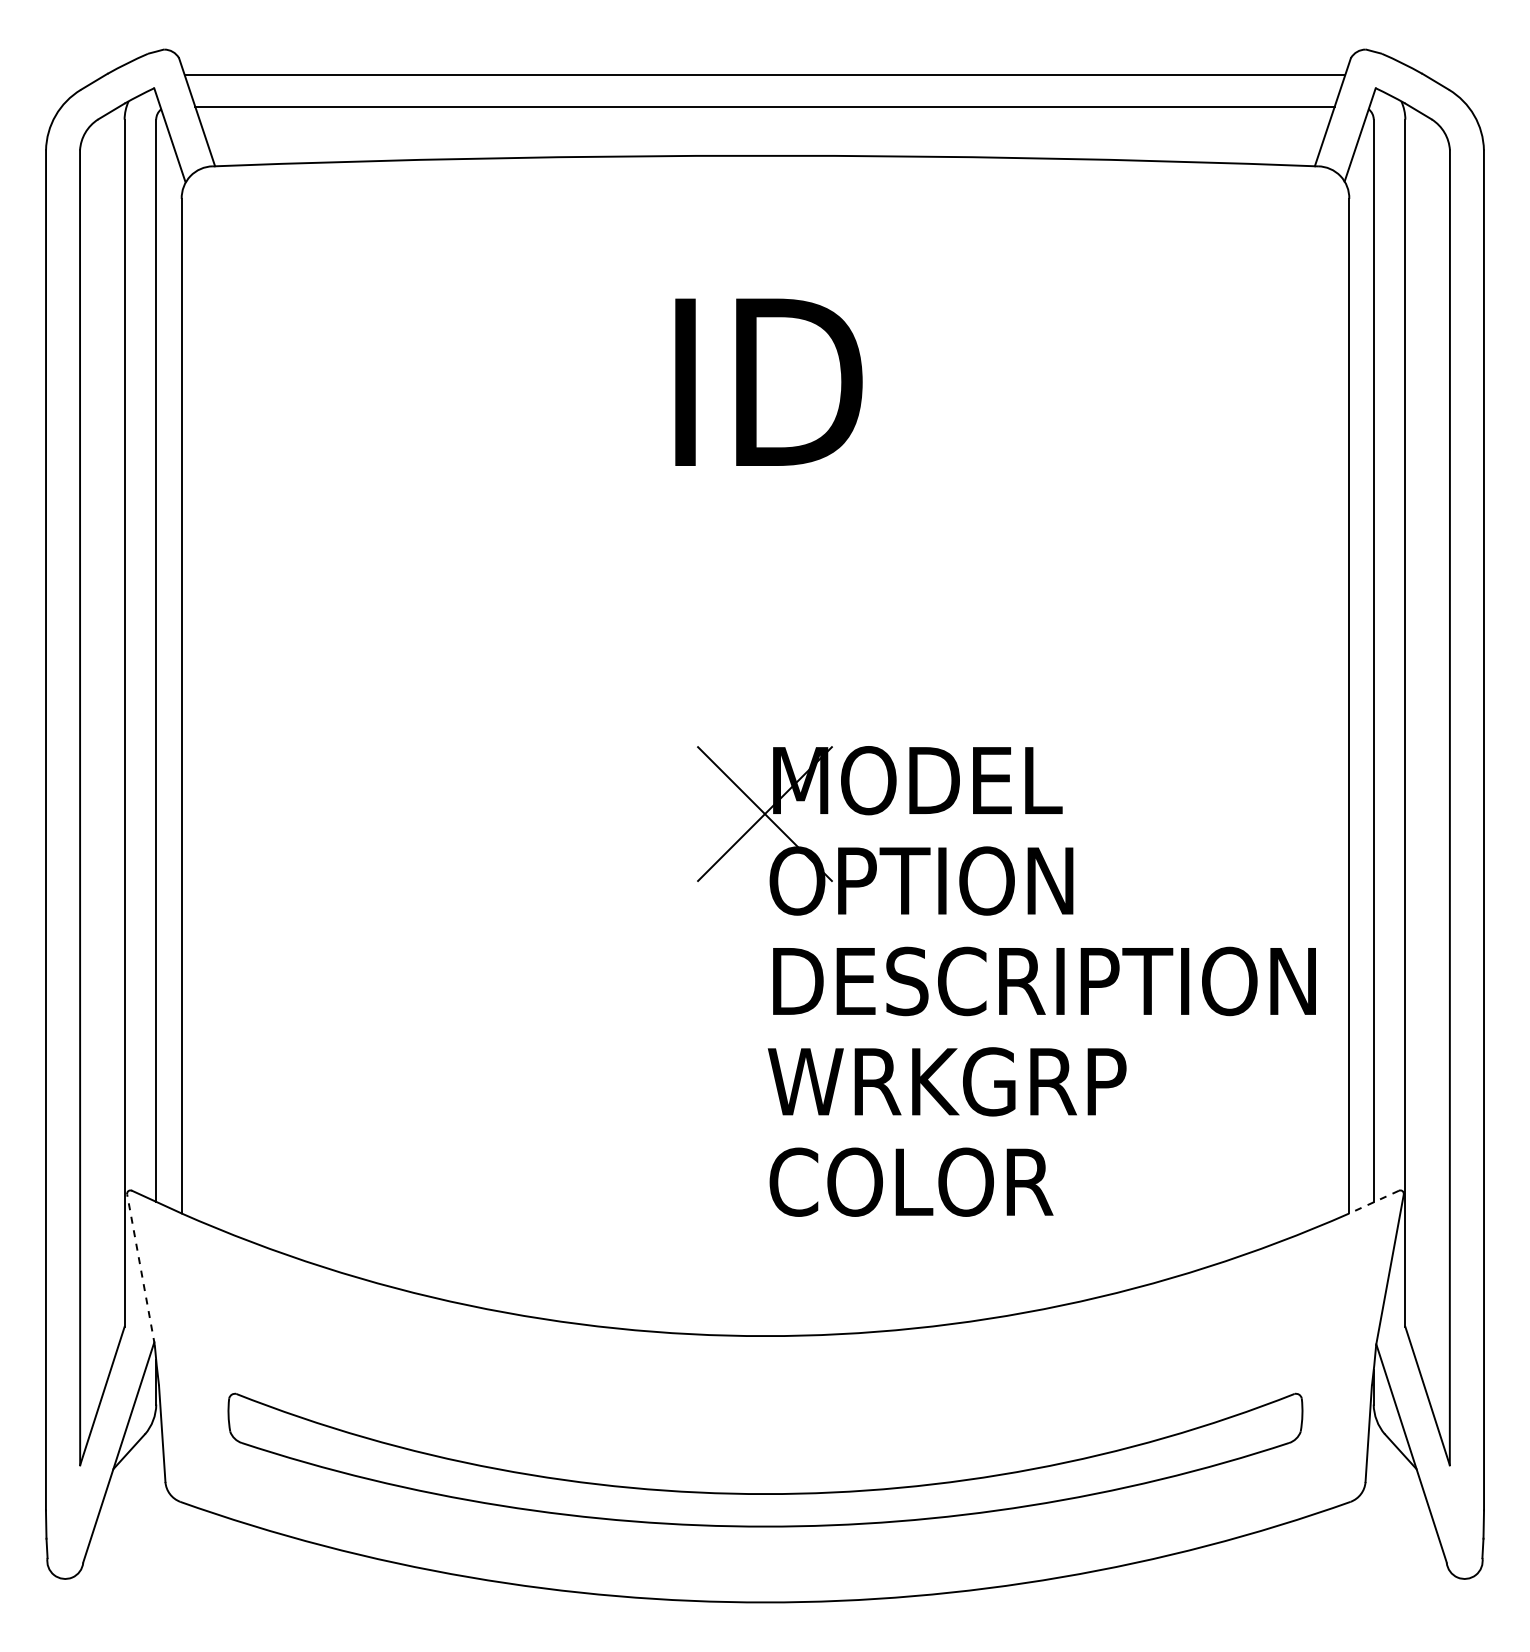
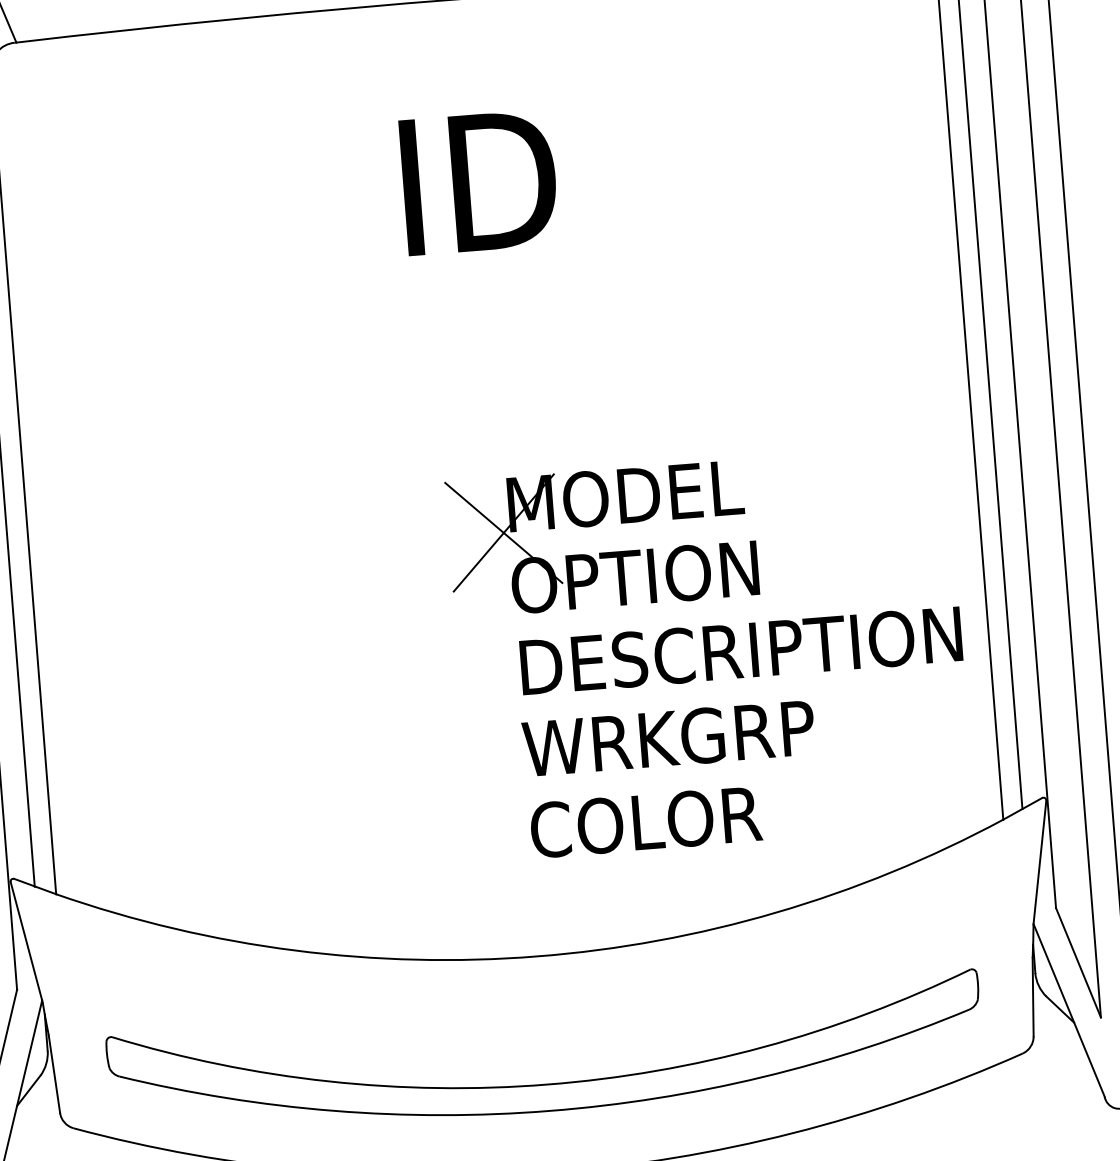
line: (1373, 1202) -> (1022, 809), dashed -> solid
line: (140, 1269) -> (26, 942), dashed -> solid

